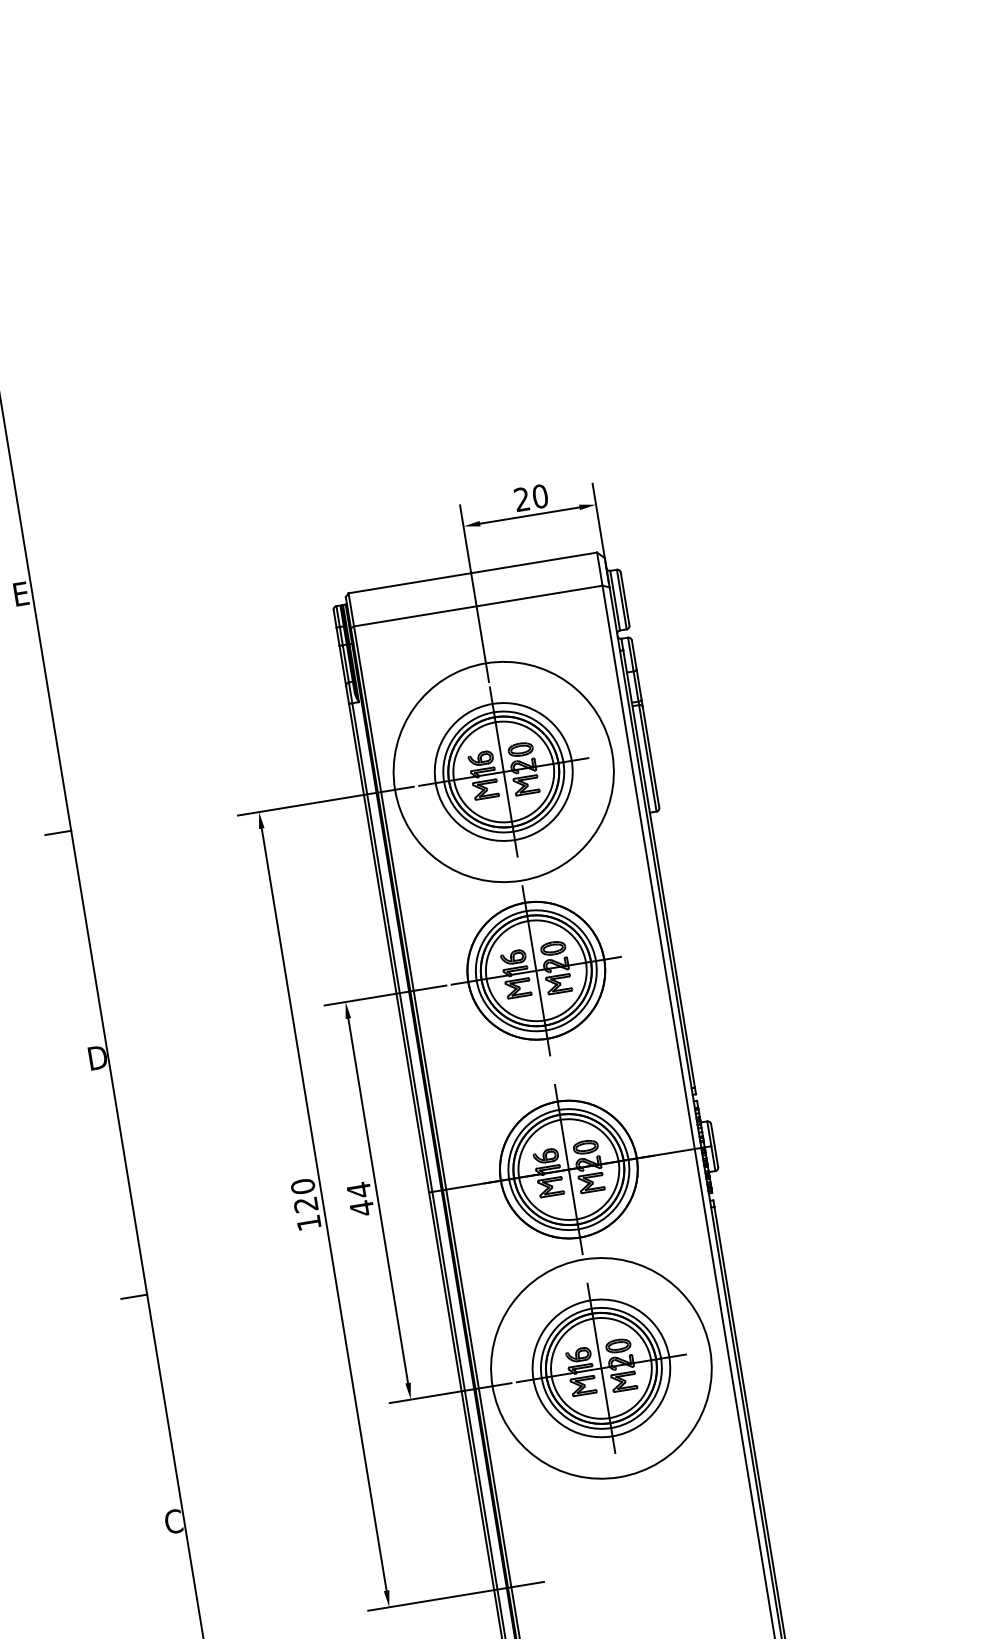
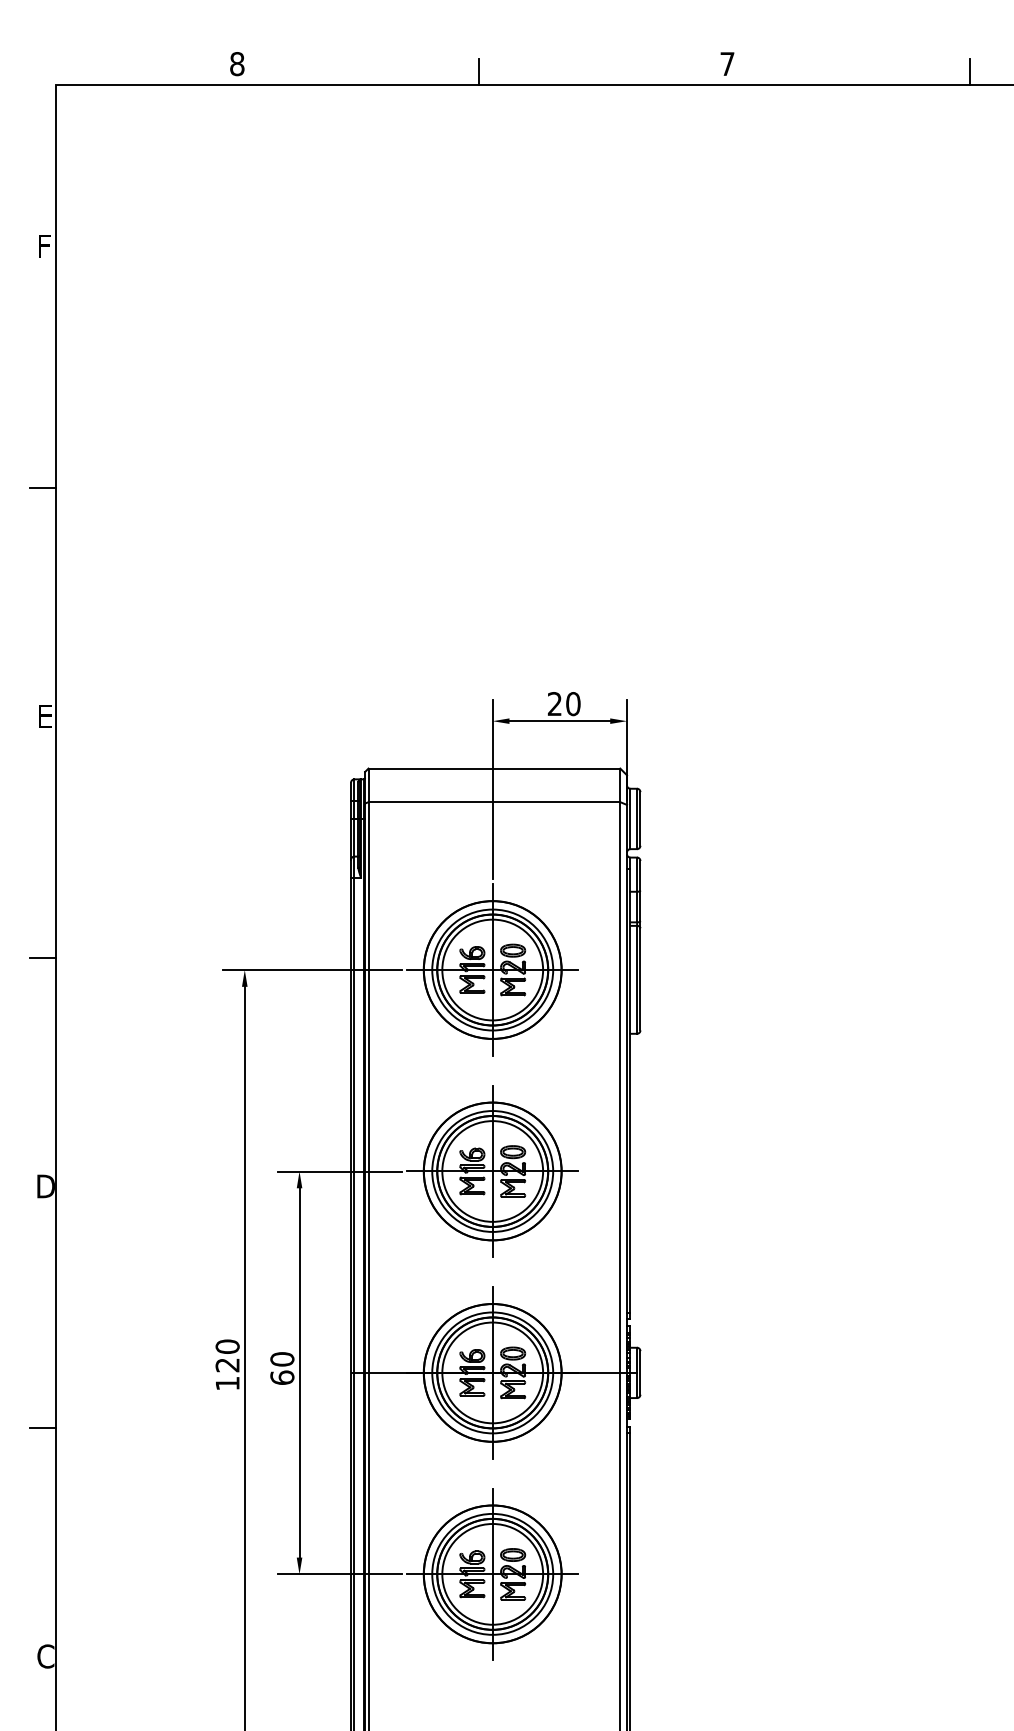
circle: (503, 771) -> (492, 969), size x0.62
text: (360, 1199) -> (282, 1368), 44 -> 60
circle: (601, 1368) -> (492, 1574), size x0.62

